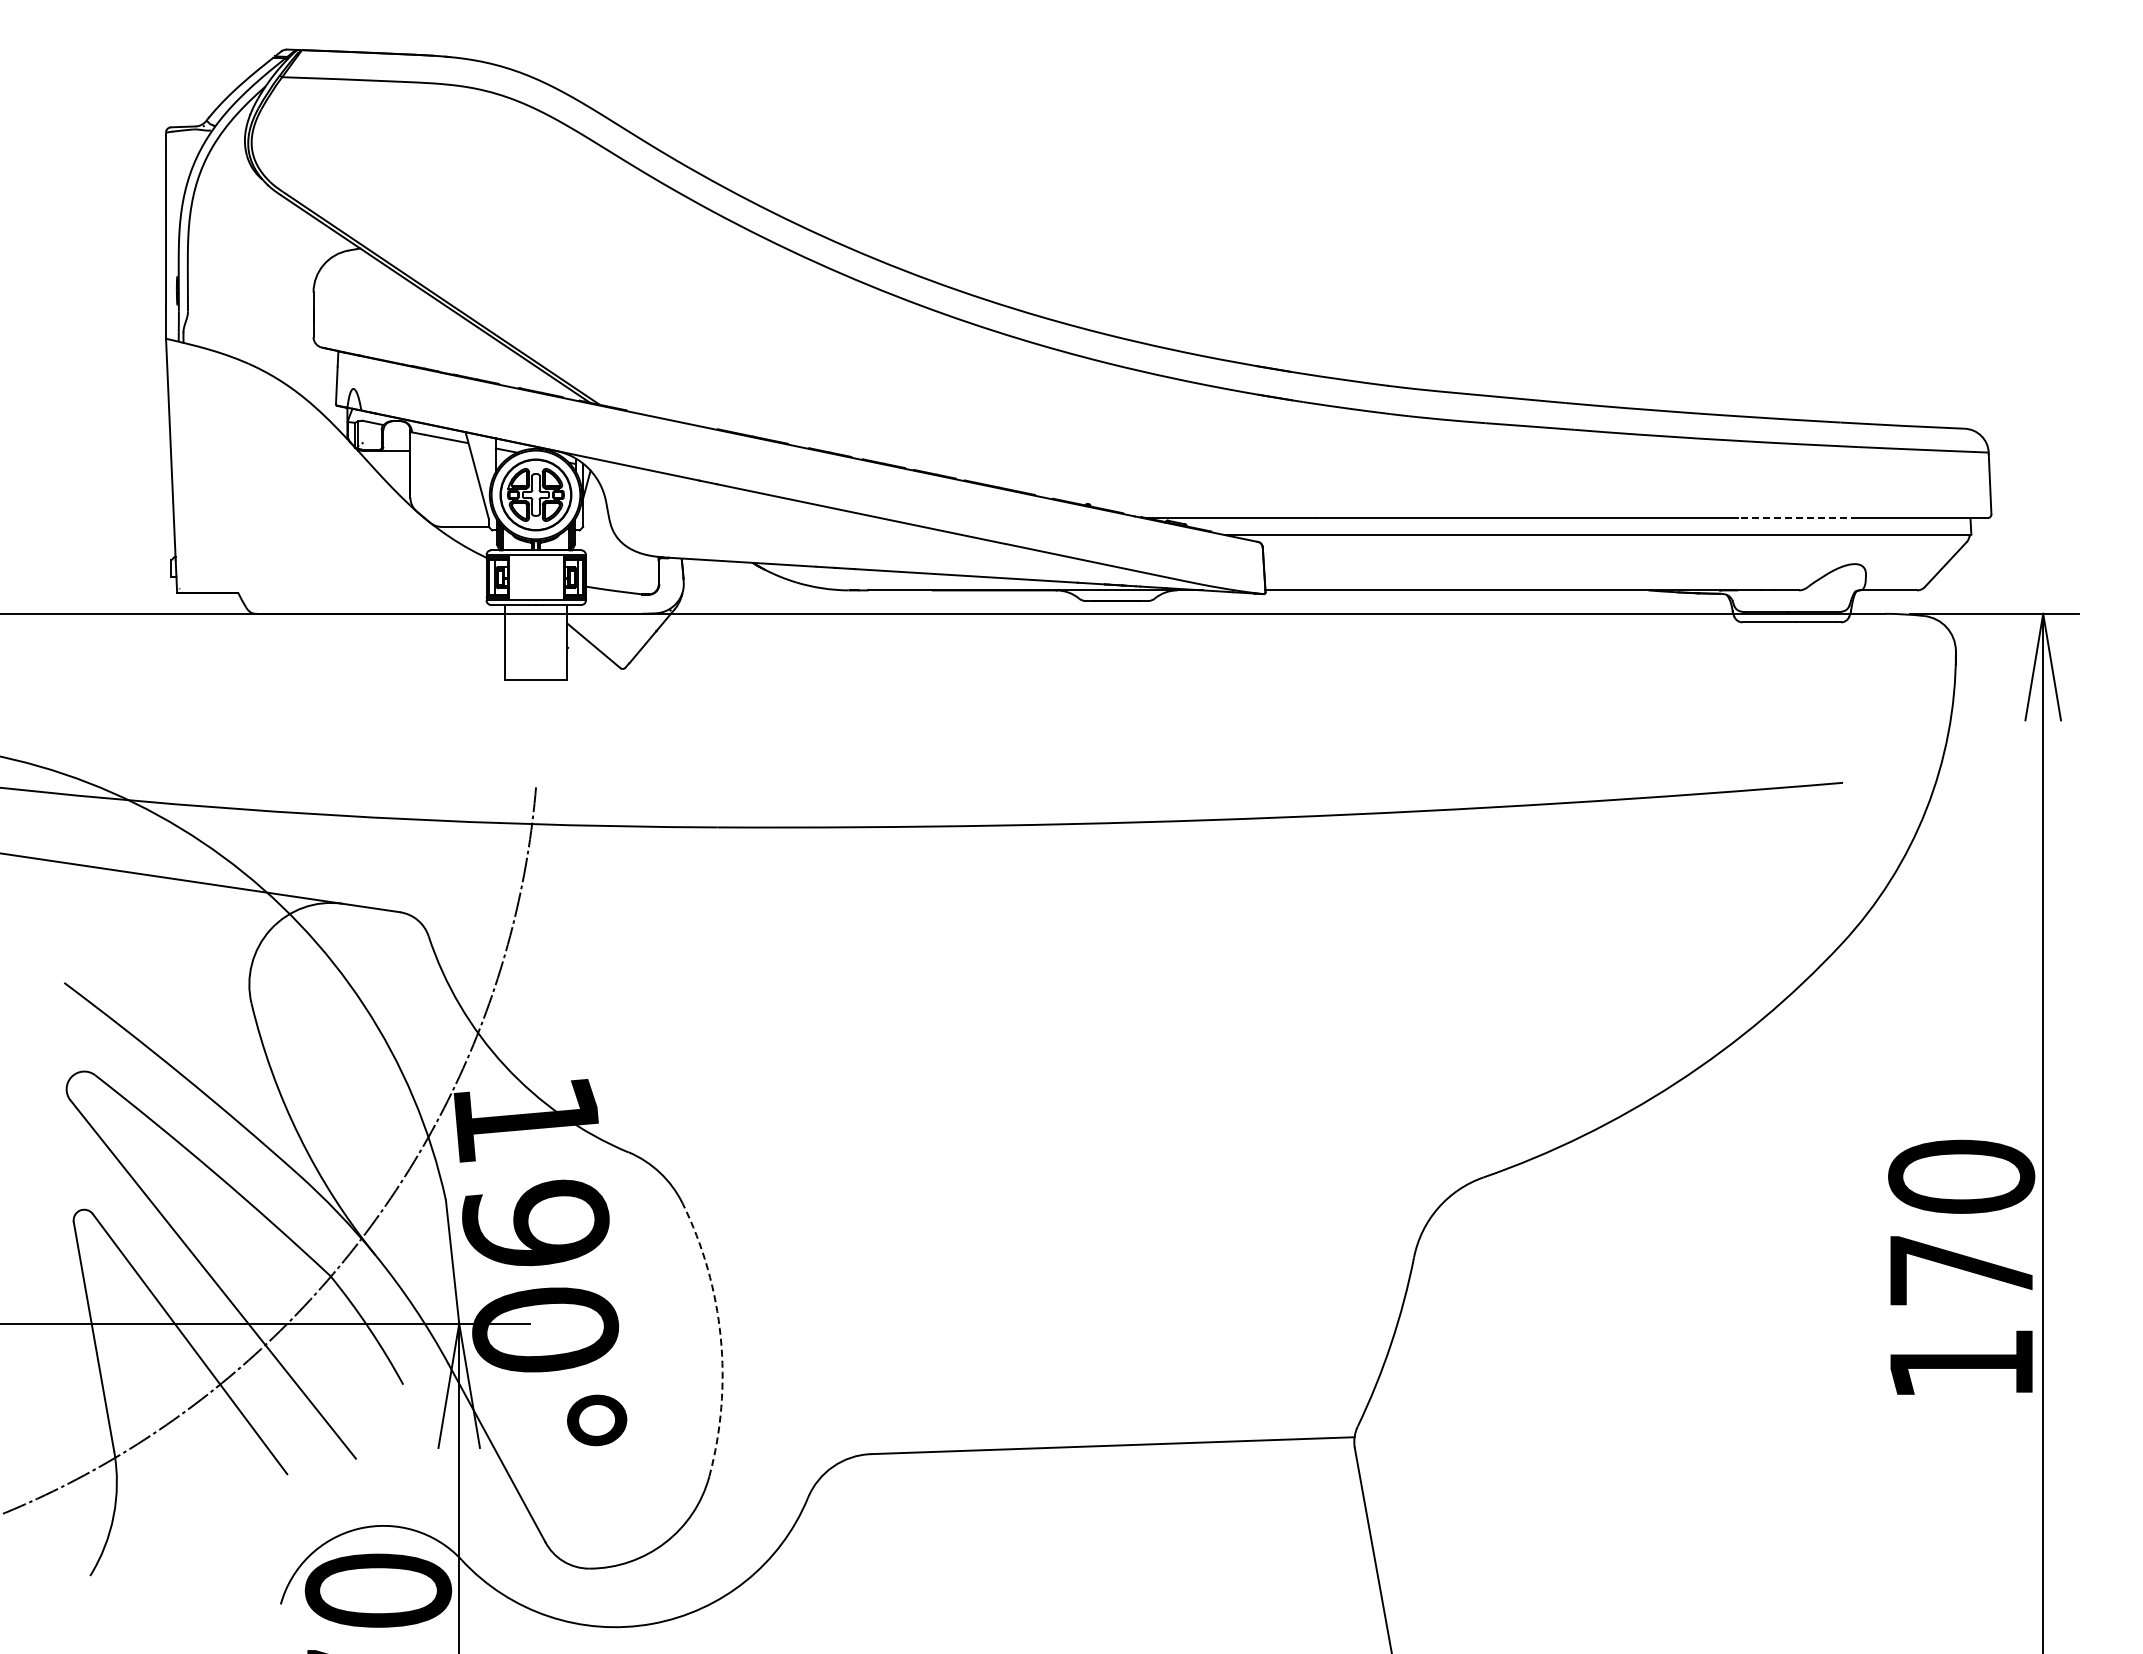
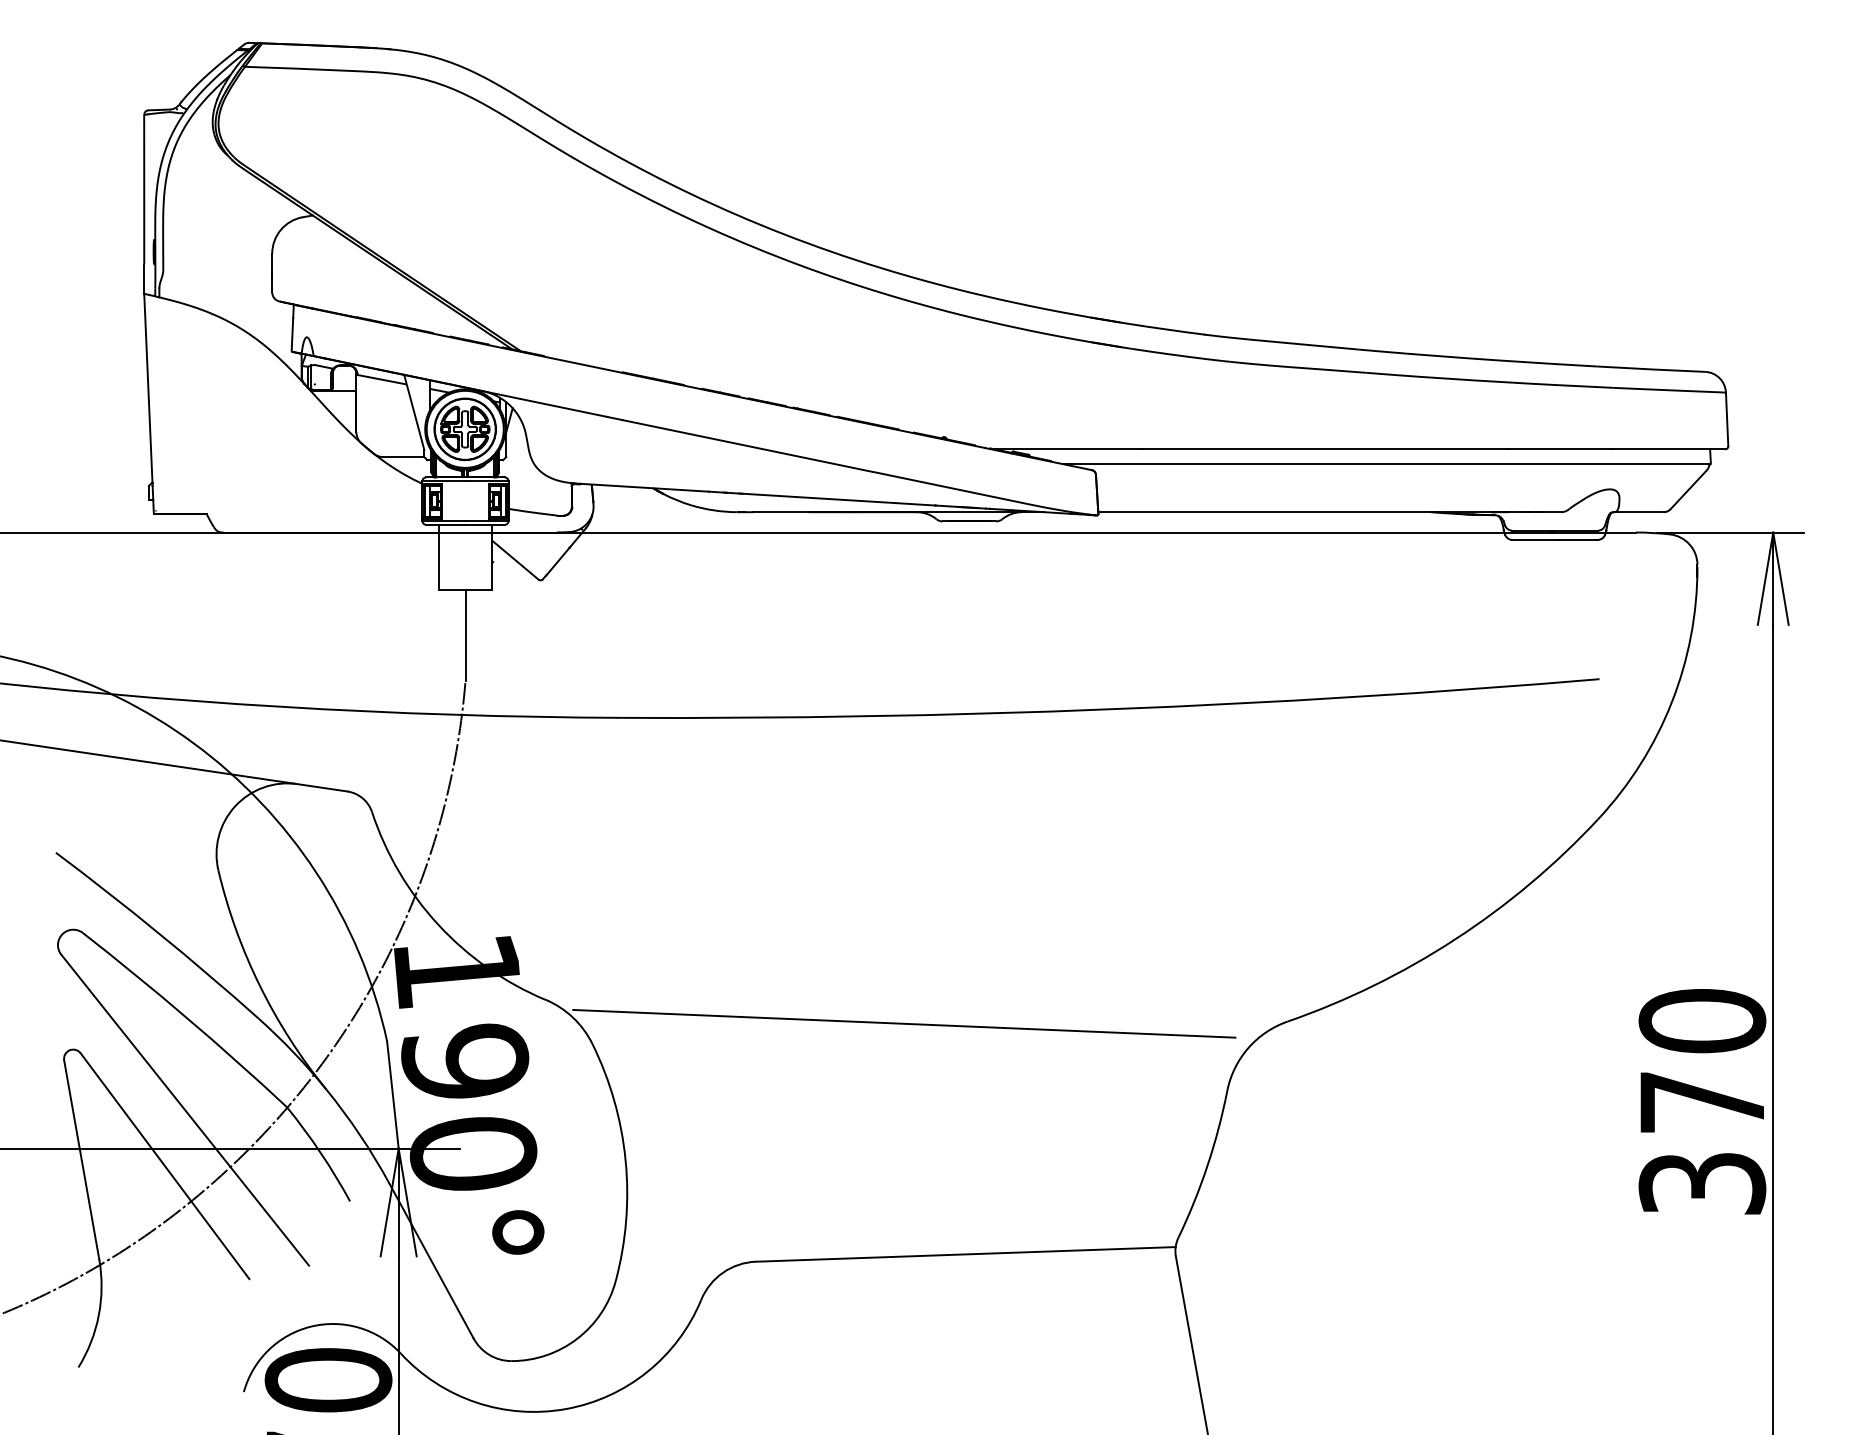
line: (1797, 518) -> (1560, 449), dashed -> solid
line: (536, 732) -> (465, 635), added
line: (1041, 1179) -> (903, 1023), added
arc: (720, 1337) -> (625, 1160), dashed -> solid
text: (1961, 1364) -> (1702, 1183), 170 -> 370

